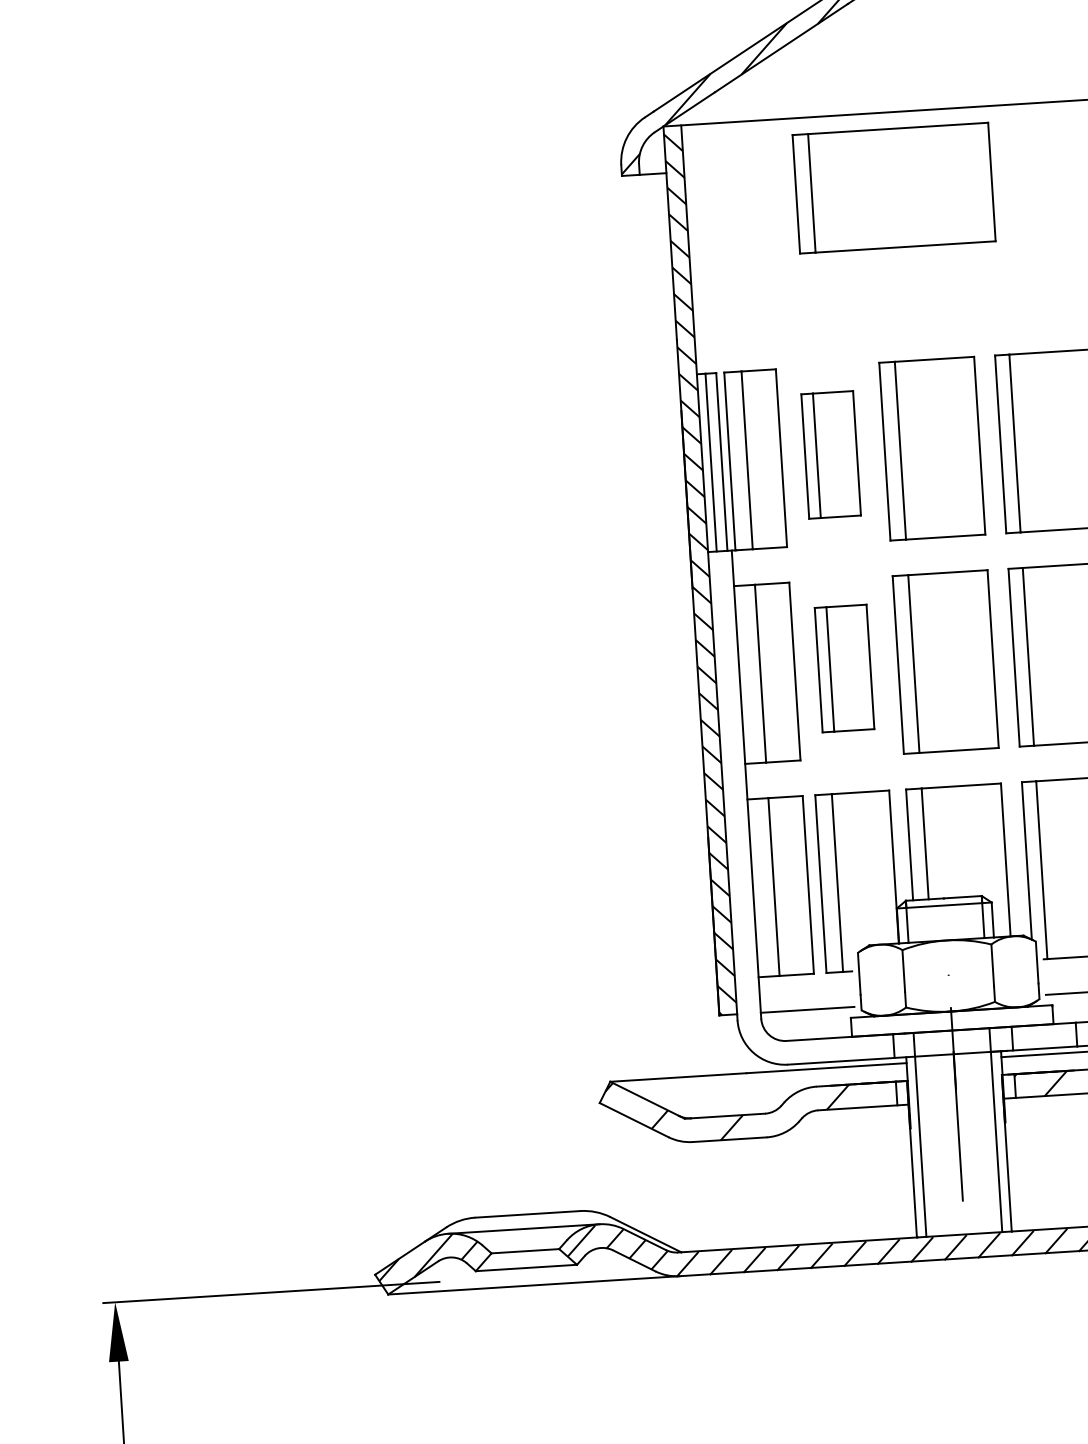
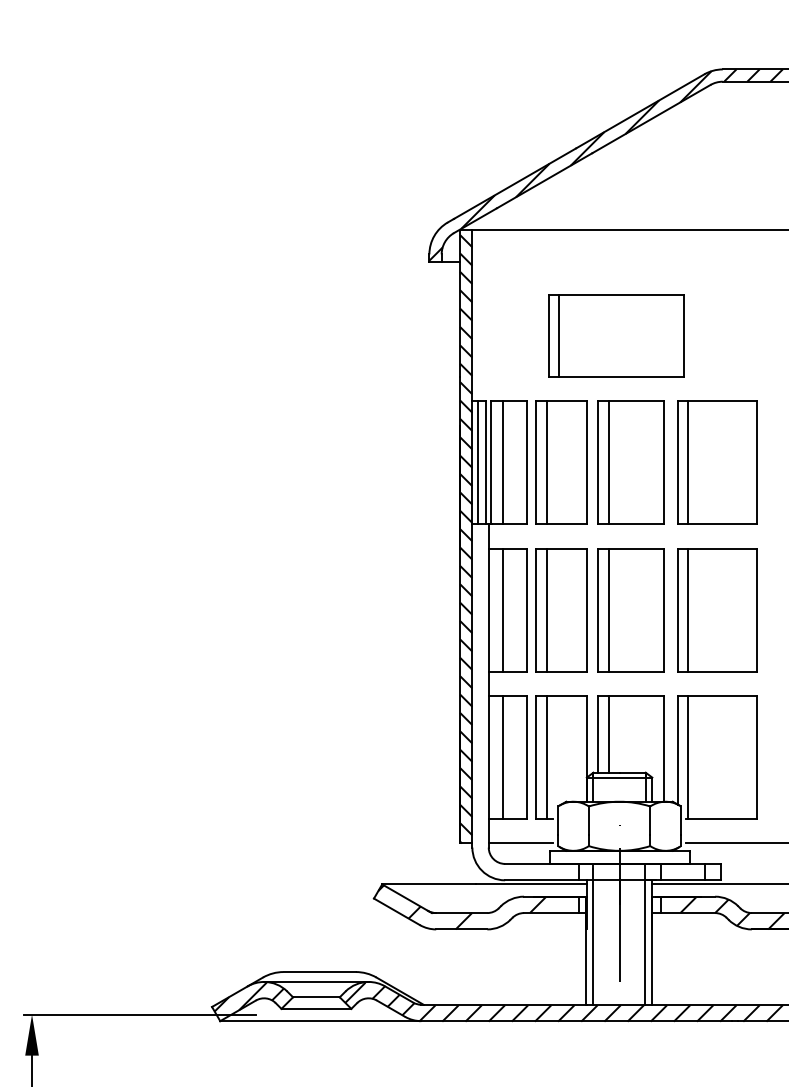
part: (894, 187) -> (616, 335), moved
part: (831, 454) -> (561, 462), size x1.43
part: (844, 668) -> (561, 610), size x1.43

